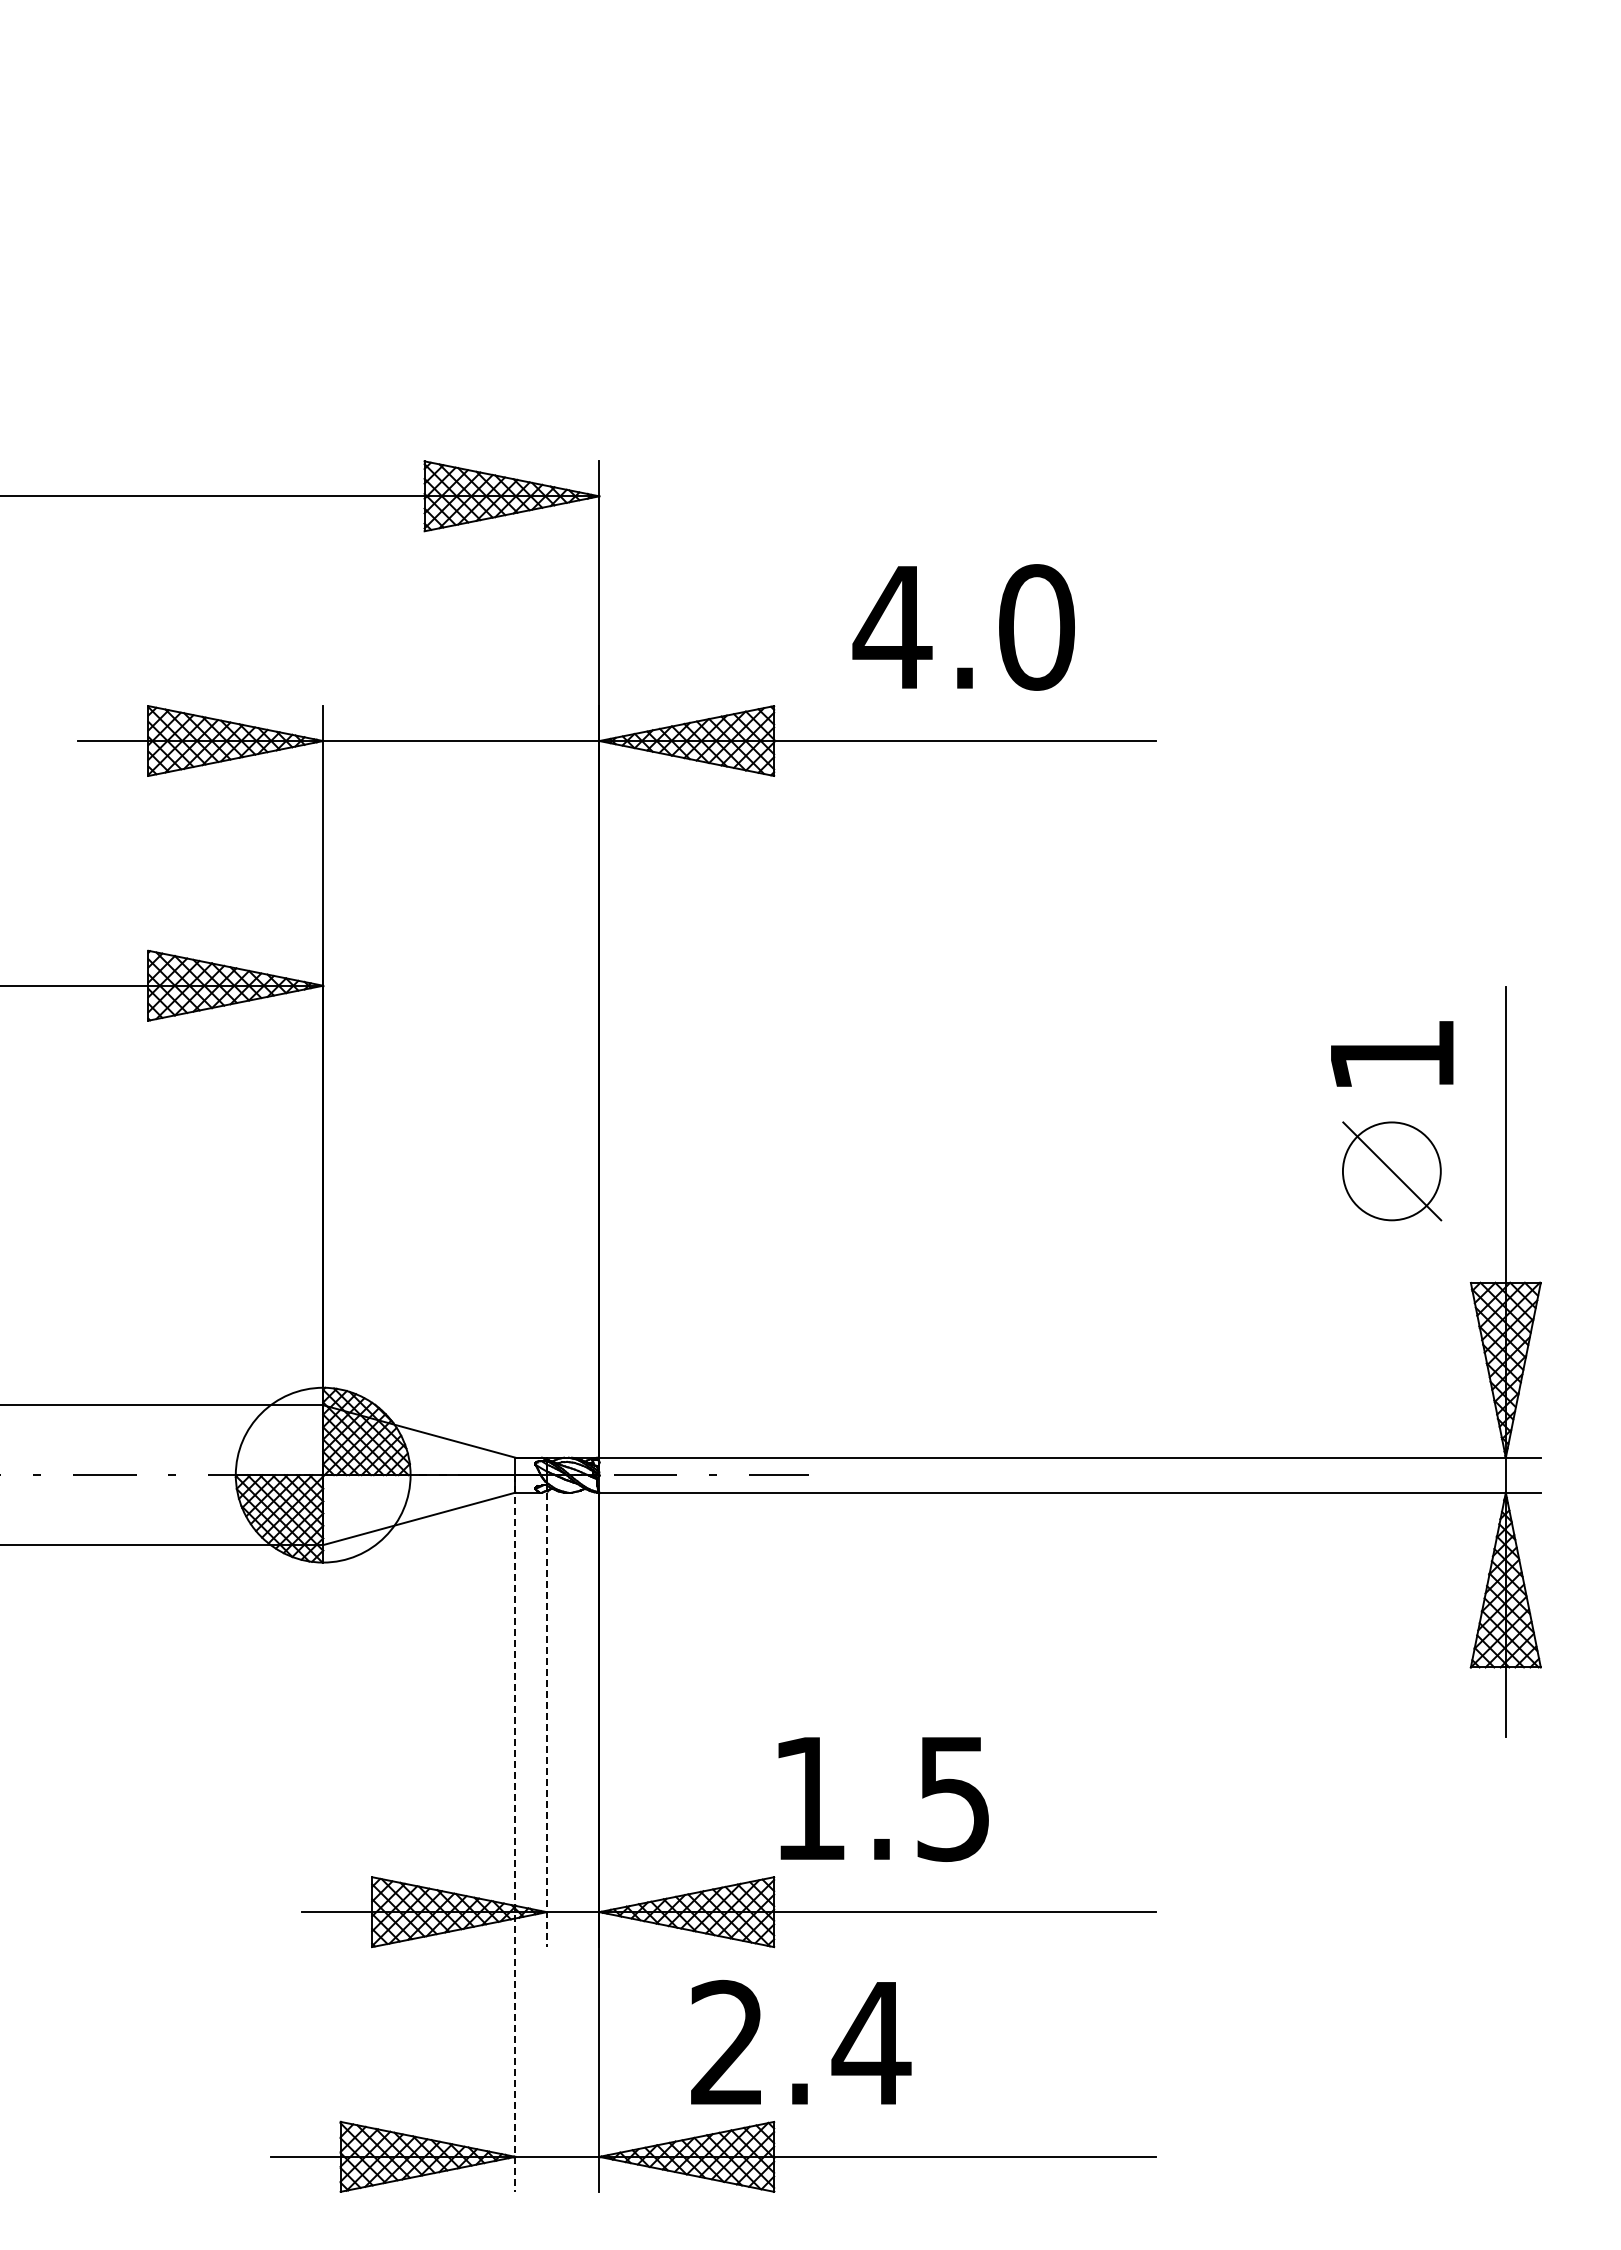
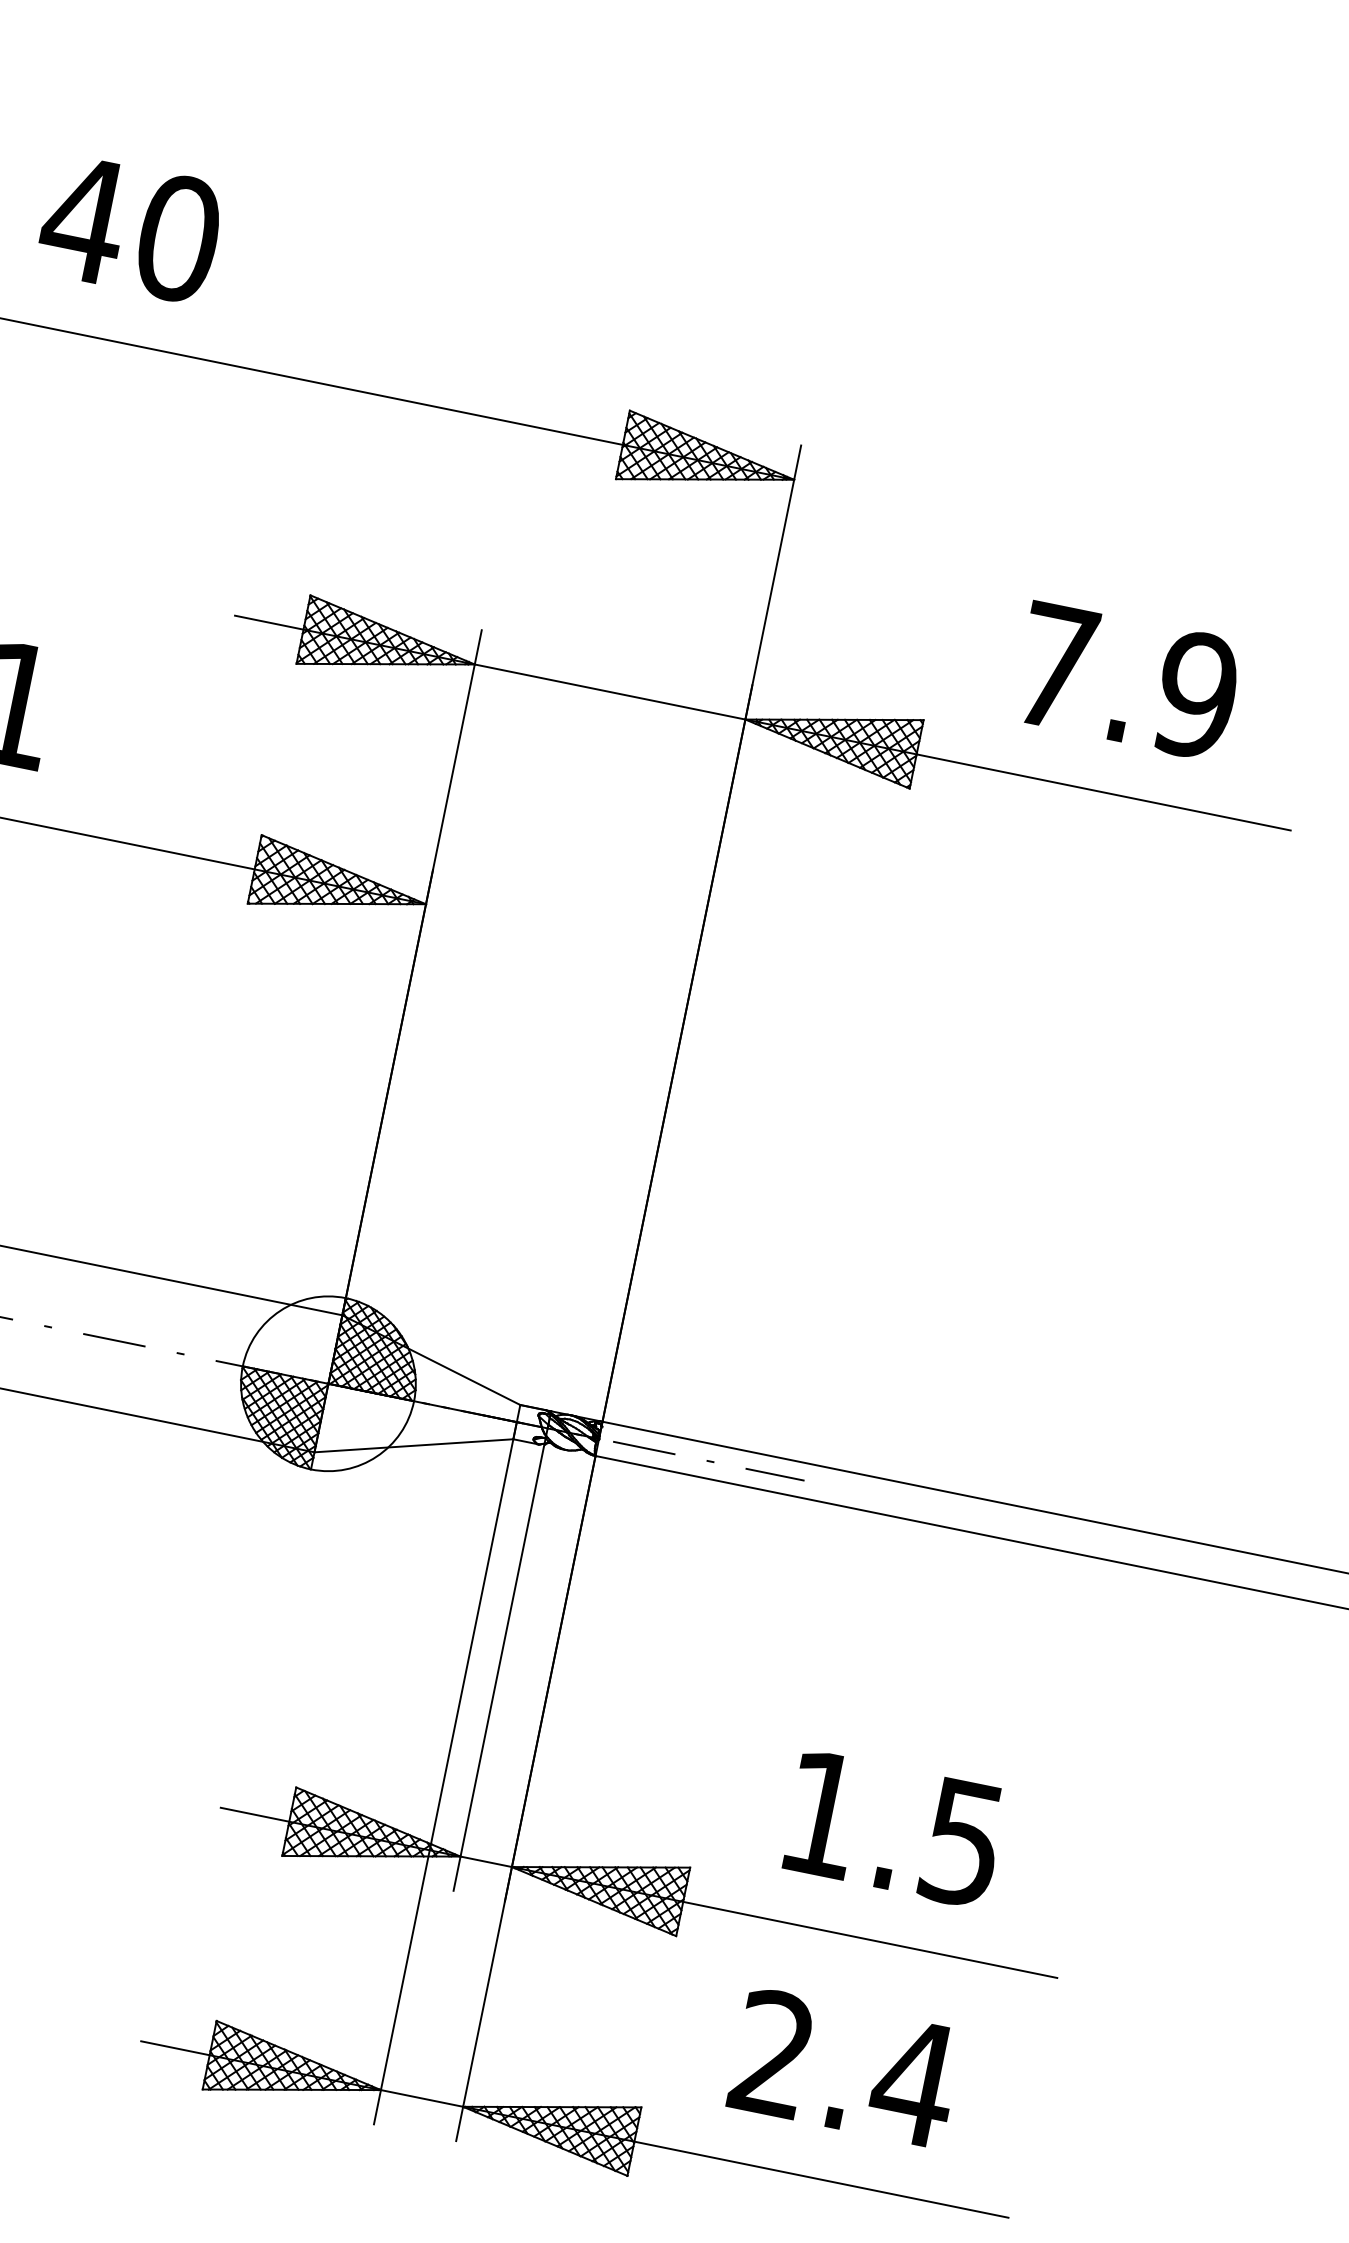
text: (963, 627) -> (1124, 680), 4.0 -> 7.9
line: (546, 1720) -> (498, 1668), dashed -> solid
text: (883, 1799) -> (894, 1829), moved
line: (515, 1834) -> (445, 1774), dashed -> solid
text: (801, 2042) -> (845, 2067), moved

